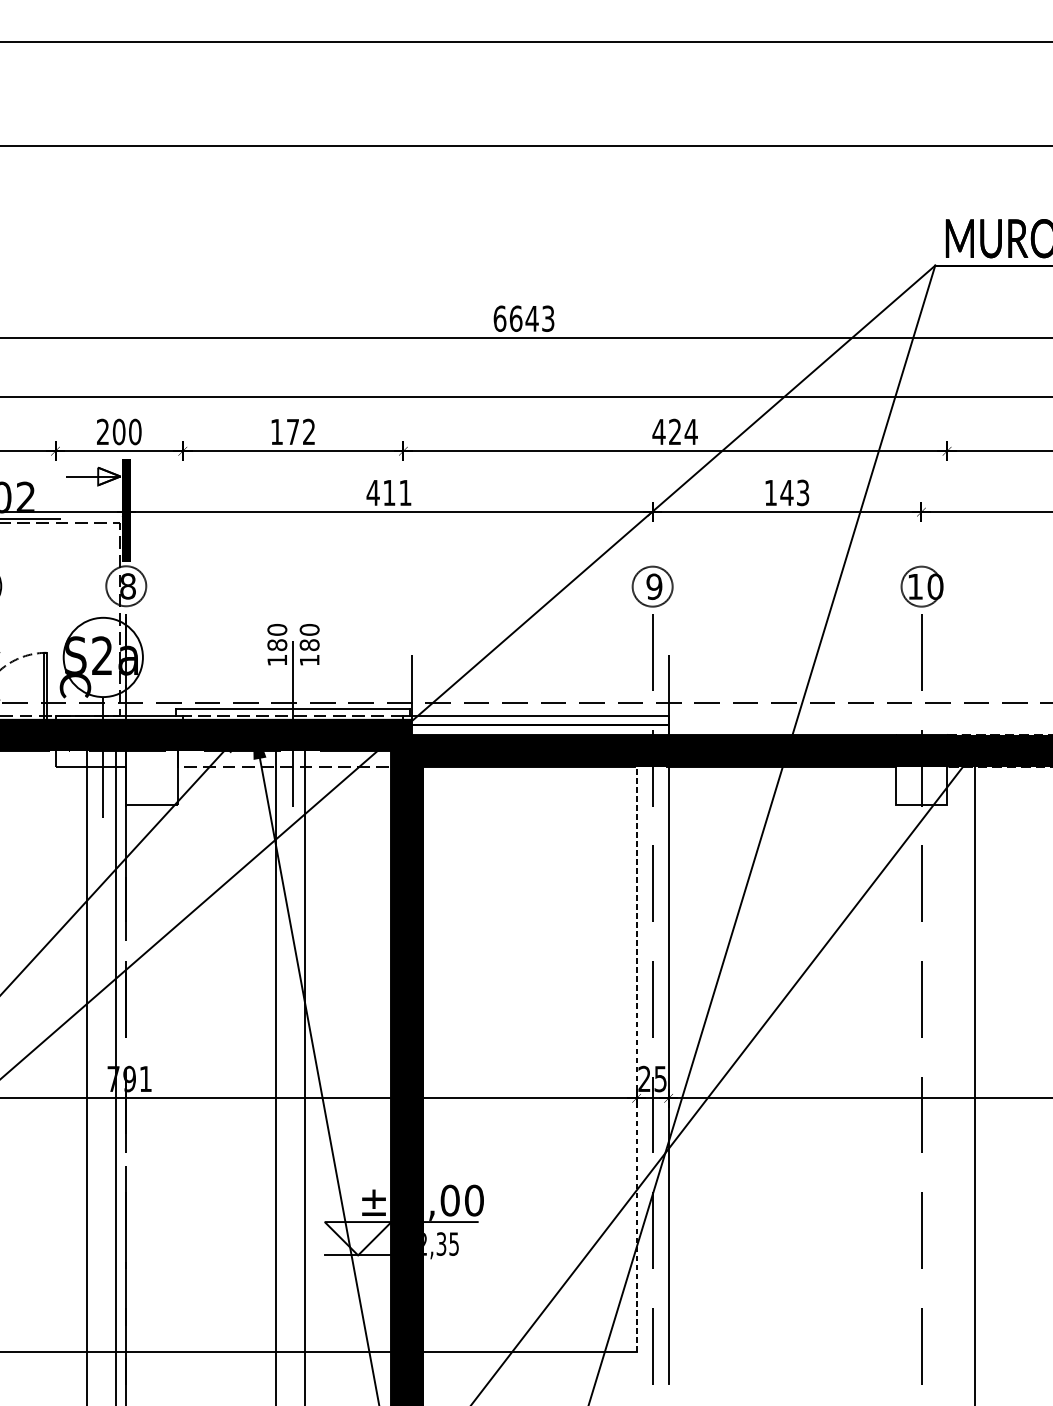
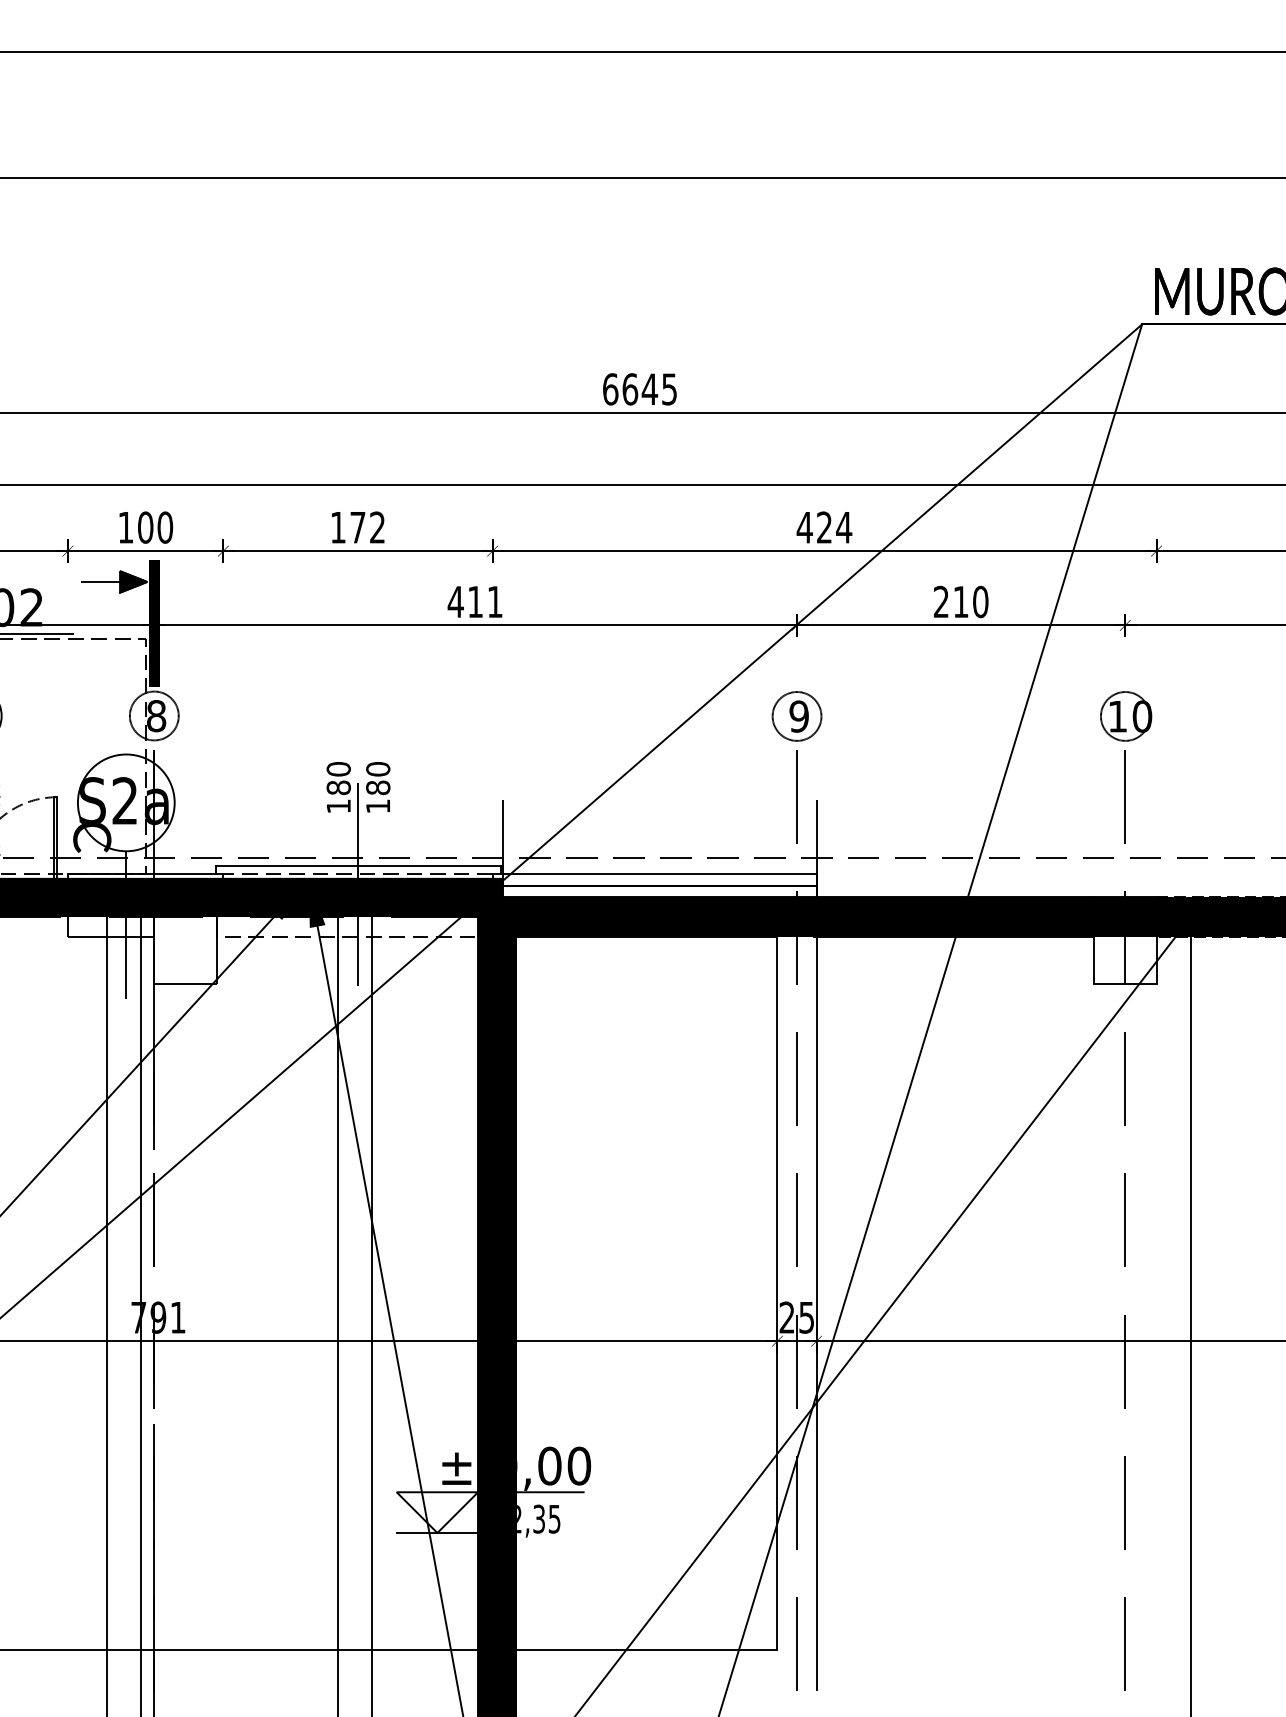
text: (548, 318) -> (669, 388), 6643 -> 6645
text: (102, 431) -> (125, 527), 200 -> 100
fill: (109, 476) -> (133, 581), added
text: (787, 492) -> (961, 601), 143 -> 210
line: (636, 1059) -> (777, 1293), dashed -> solid

